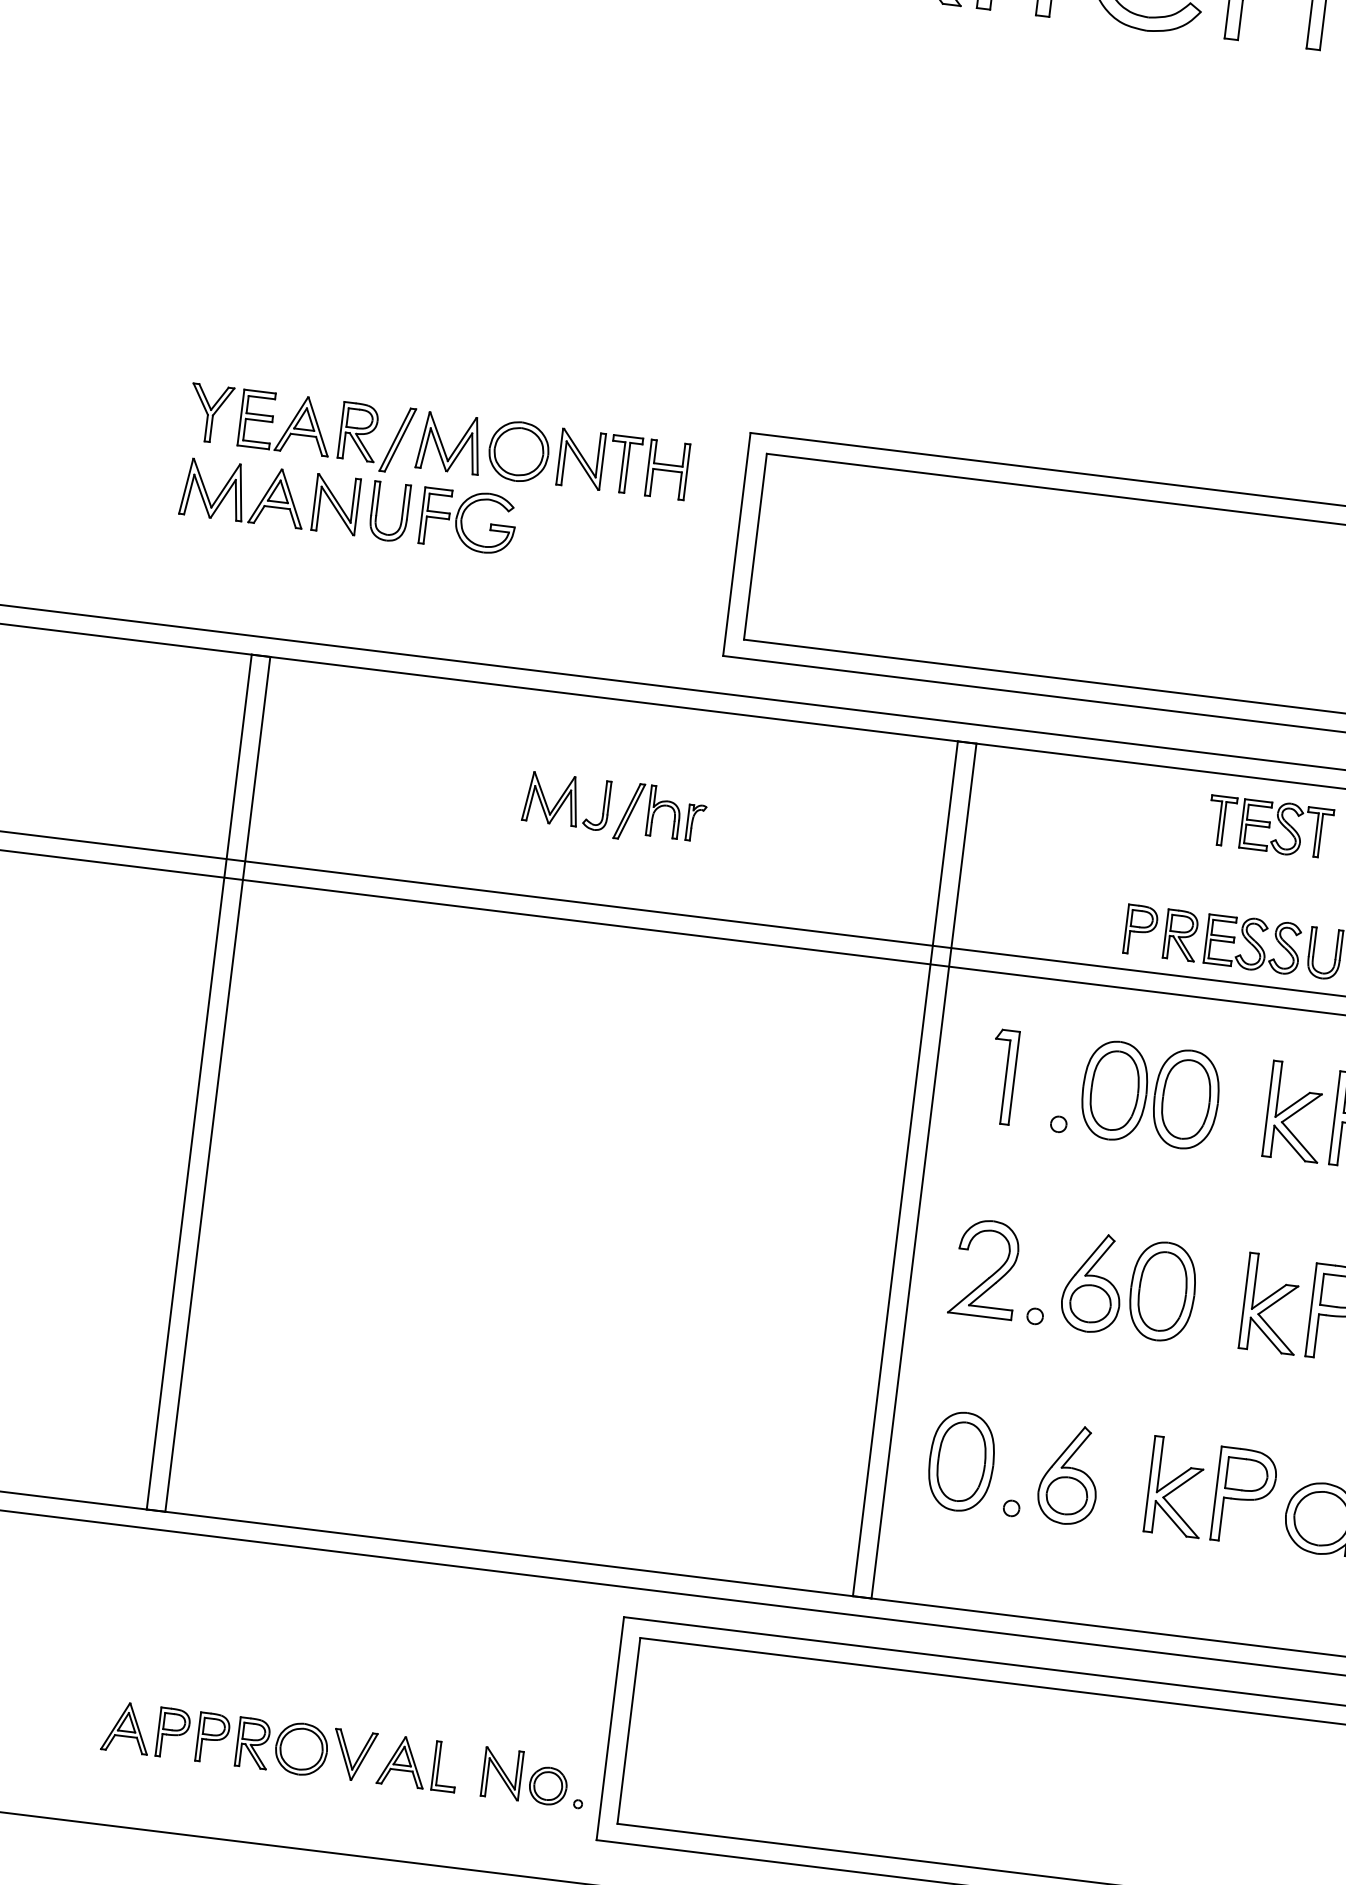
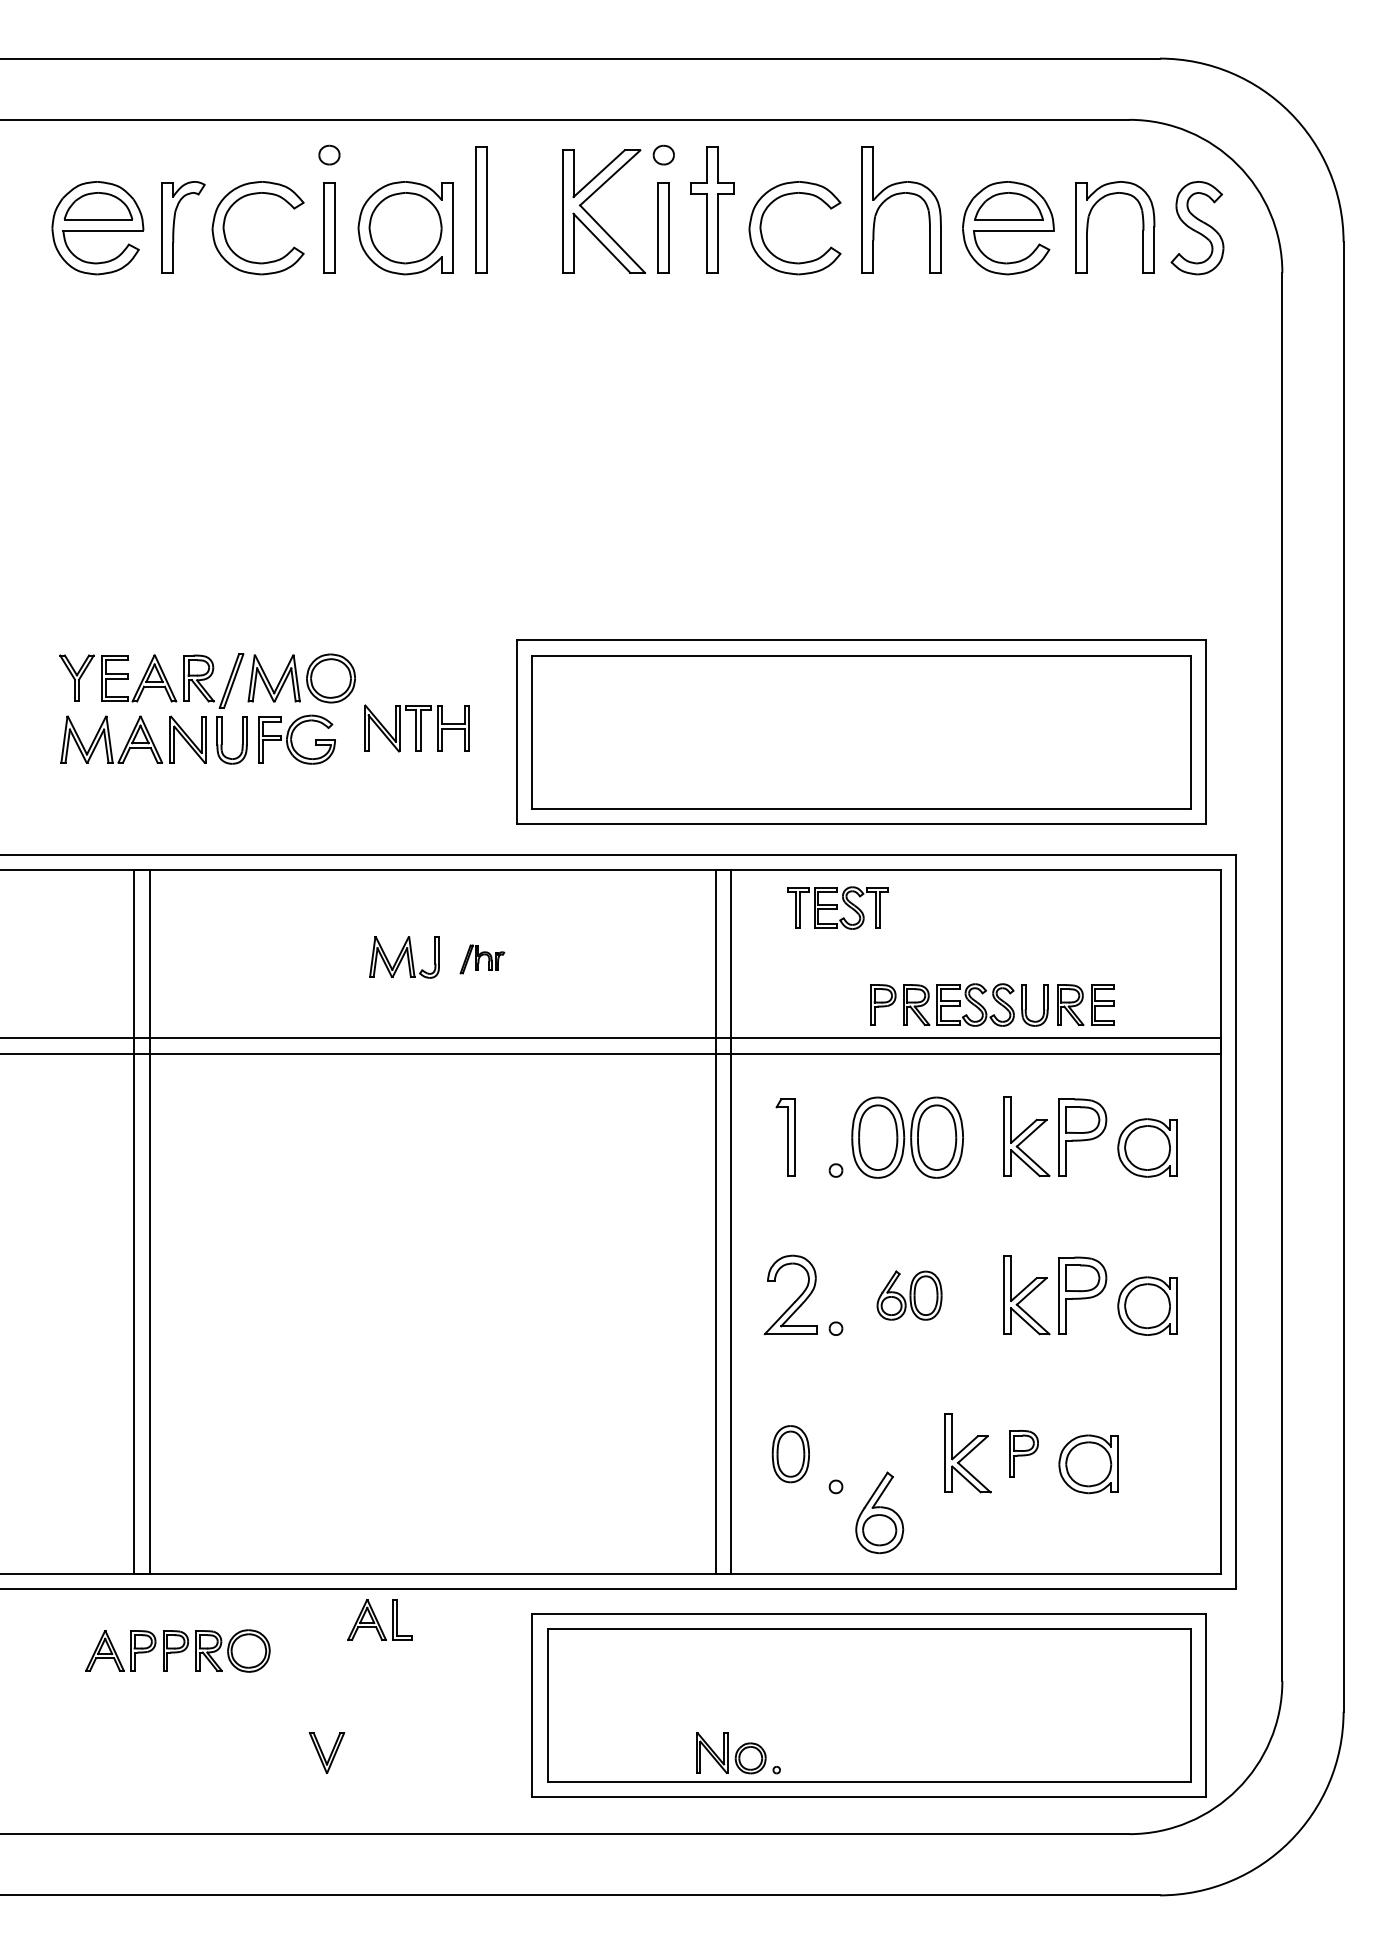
part: (622, 464) -> (416, 728), moved
part: (660, 815) -> (482, 959), size x0.6
part: (1269, 826) -> (837, 907), moved
part: (1129, 1286) -> (909, 1295), size x0.6
part: (961, 1462) -> (790, 1454), size x0.7
part: (1069, 1474) -> (879, 1512), moved
part: (1244, 1495) -> (1023, 1453), size x0.6
part: (214, 1737) -> (177, 1650), moved
part: (417, 1762) -> (379, 1619), moved
part: (534, 1778) -> (738, 1753), moved

